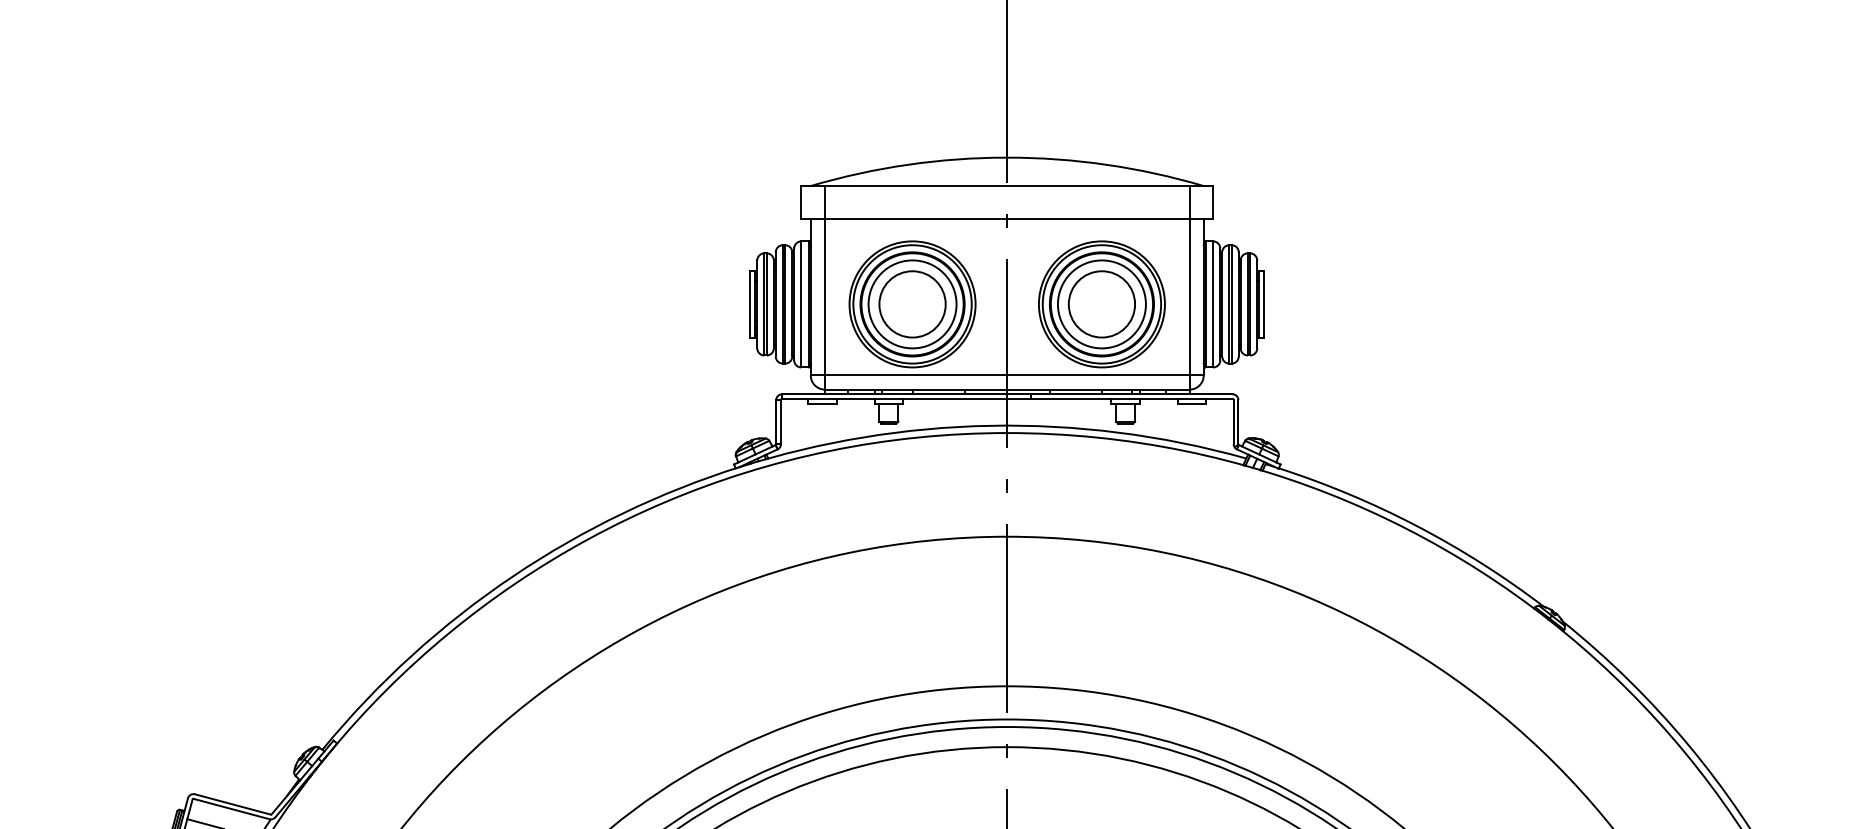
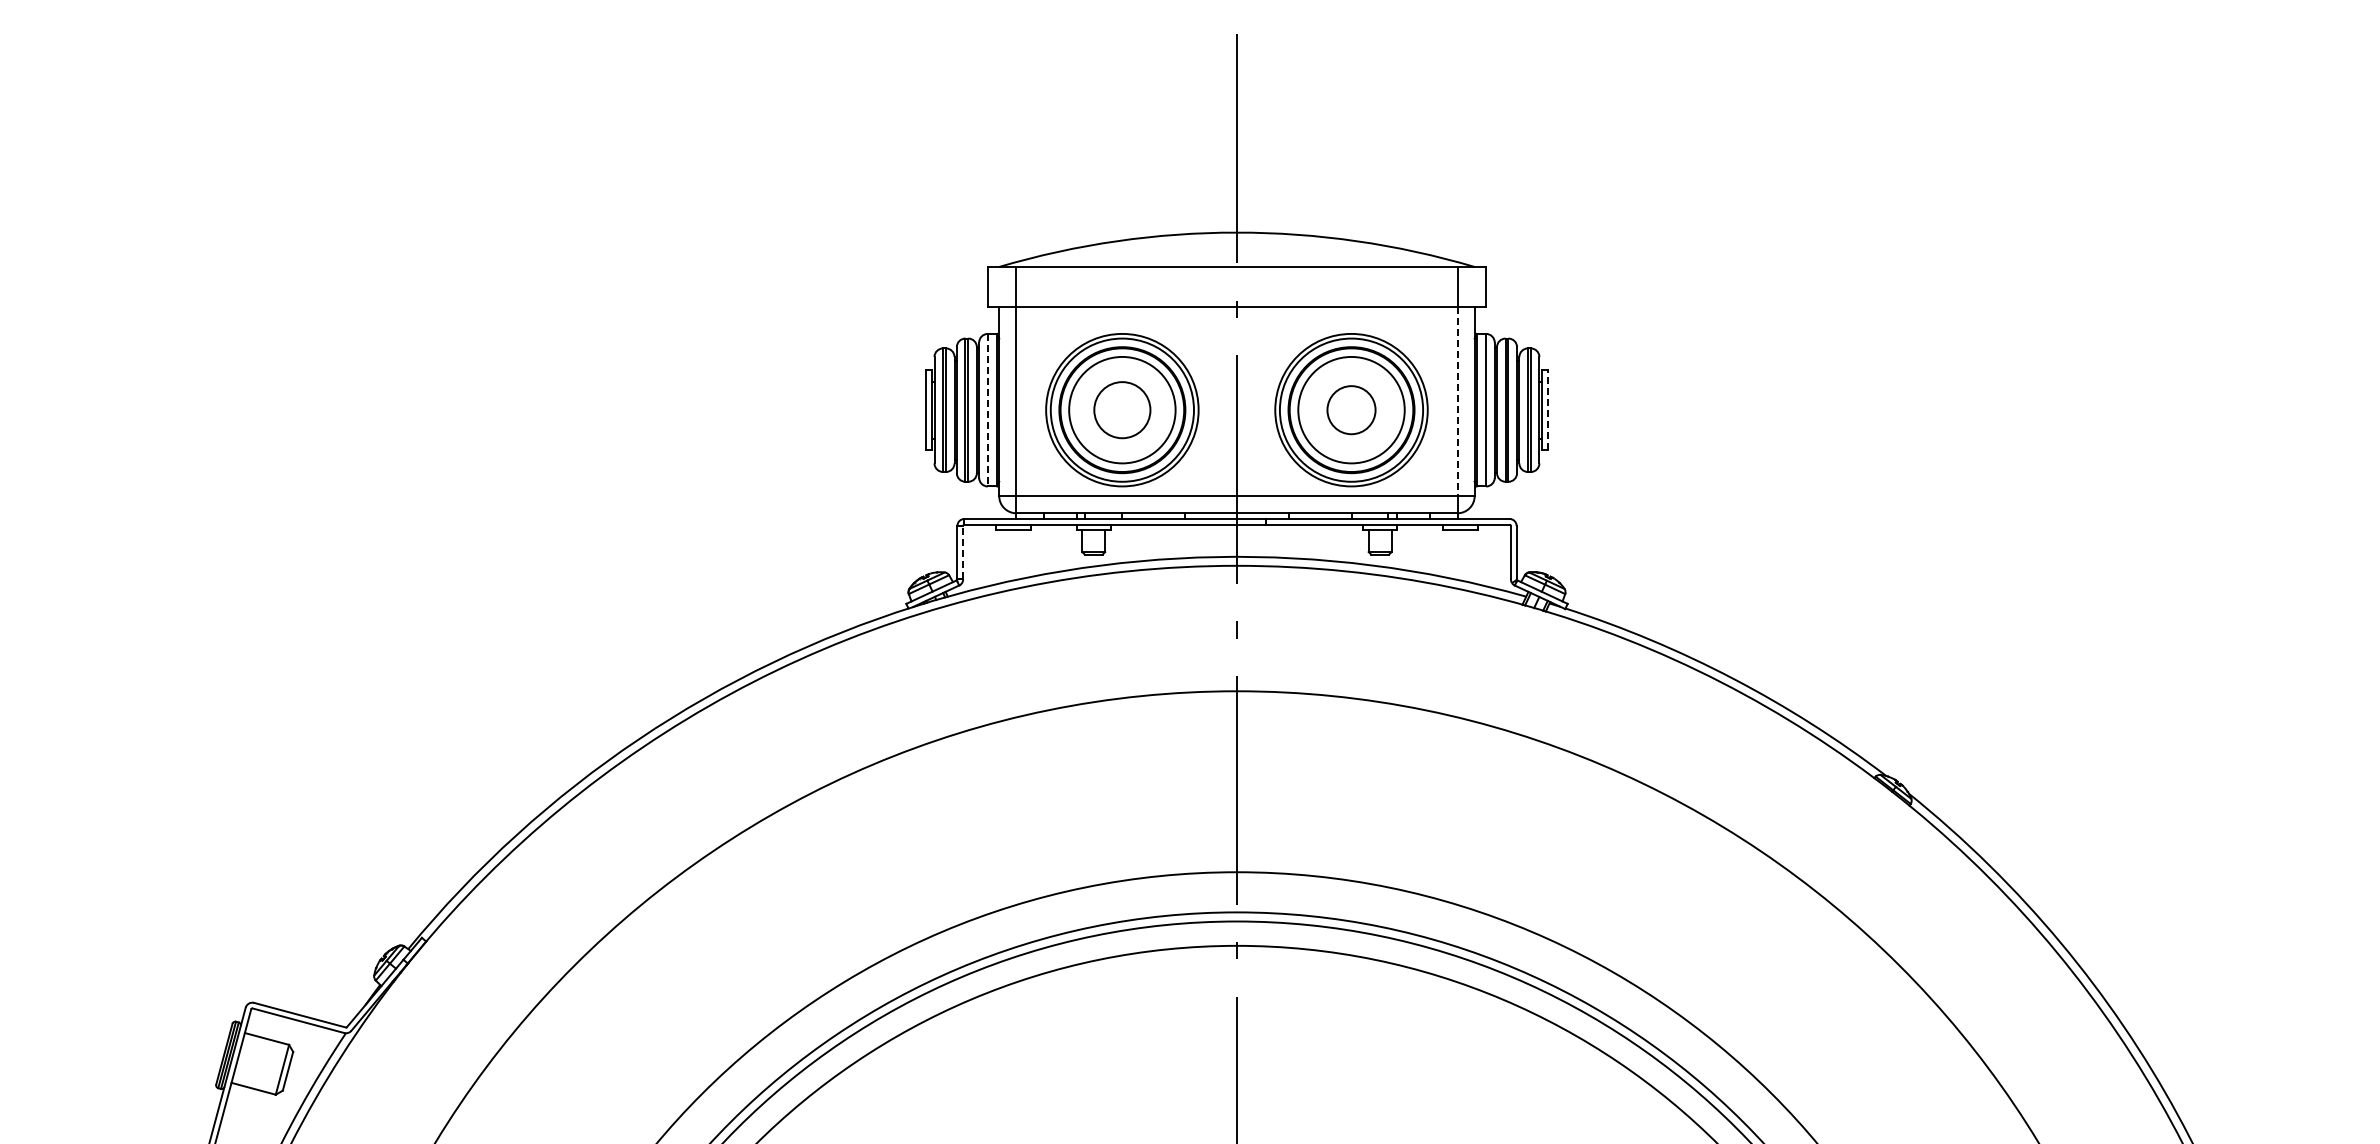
line: (1189, 297) -> (1457, 401), solid -> dashed
line: (1263, 303) -> (1547, 409), solid -> dashed
line: (801, 304) -> (987, 410), solid -> dashed
circle: (912, 304) -> (1122, 410), size x0.7
circle: (1101, 304) -> (1351, 410), size x0.6
line: (781, 422) -> (963, 552), solid -> dashed

